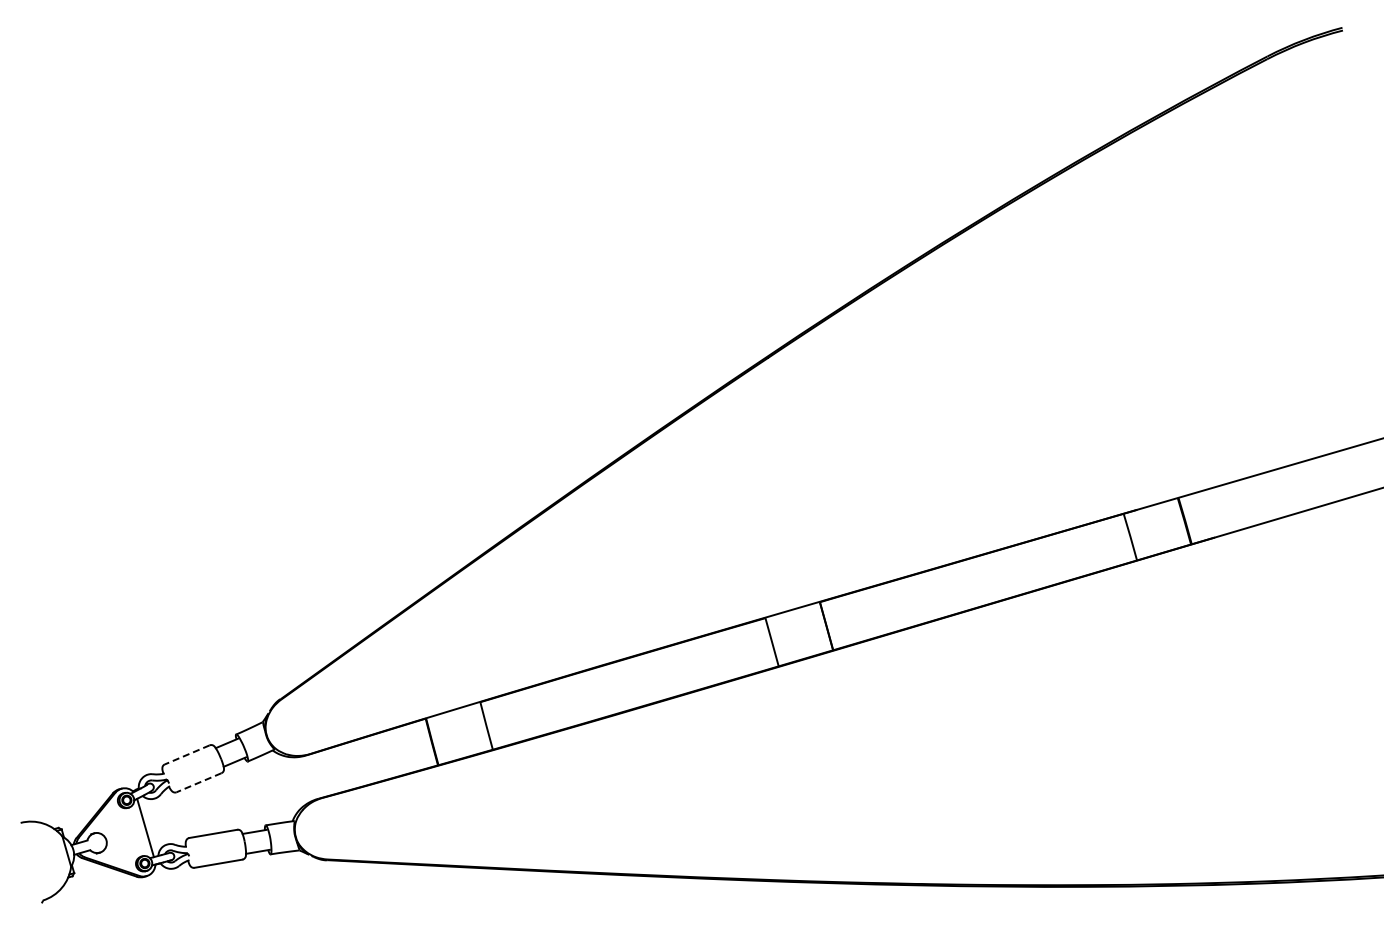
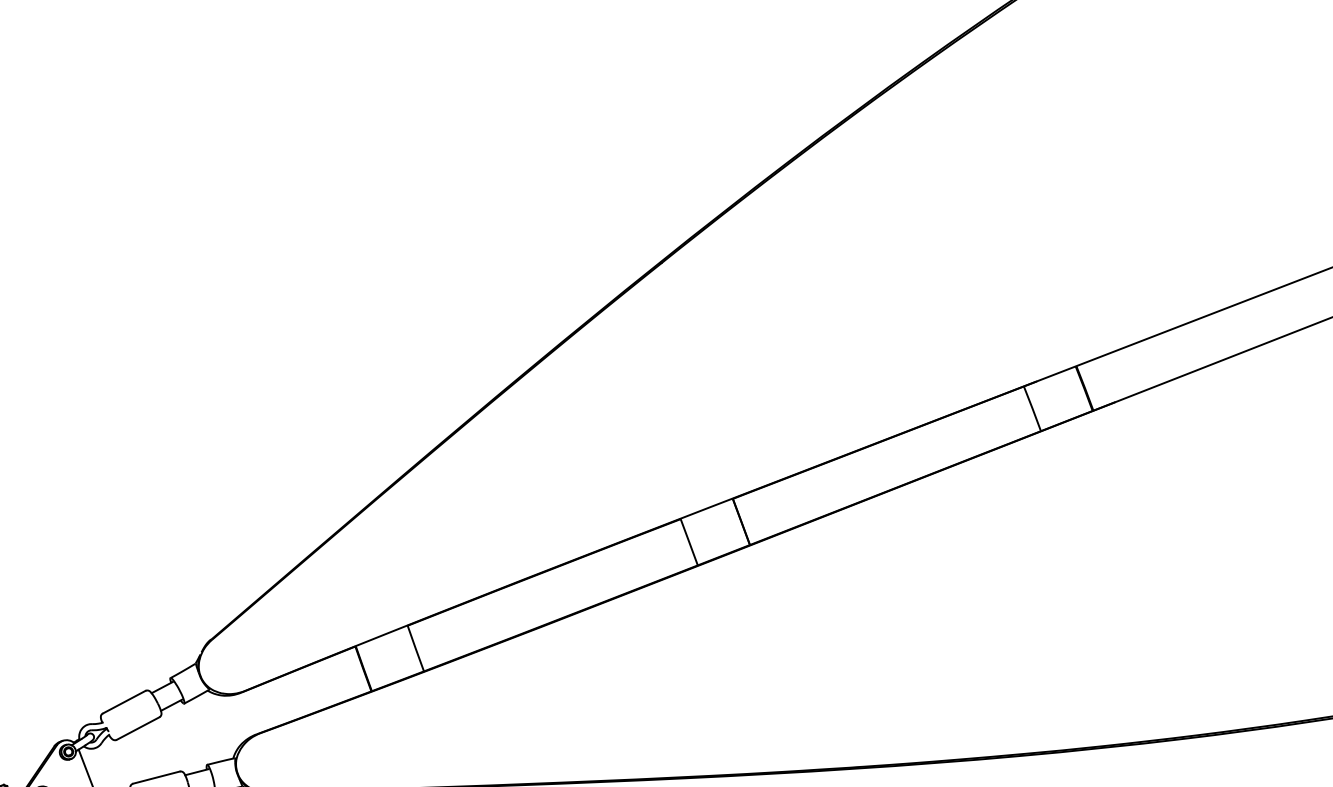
line: (186, 755) -> (123, 702), dashed -> solid
line: (198, 782) -> (137, 728), dashed -> solid

